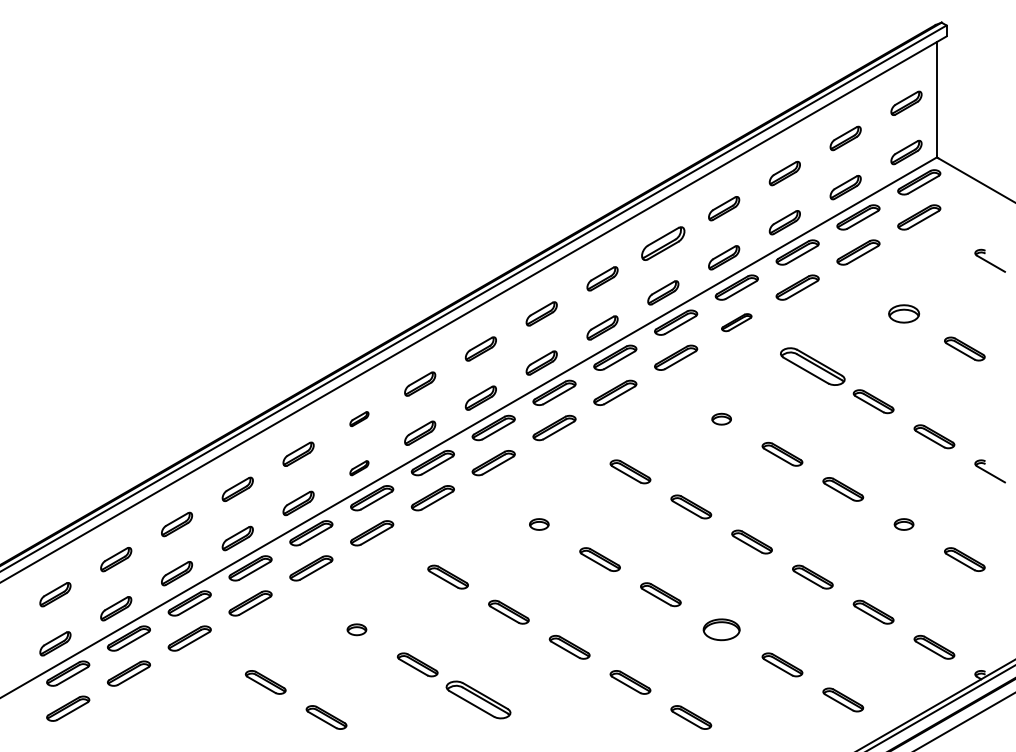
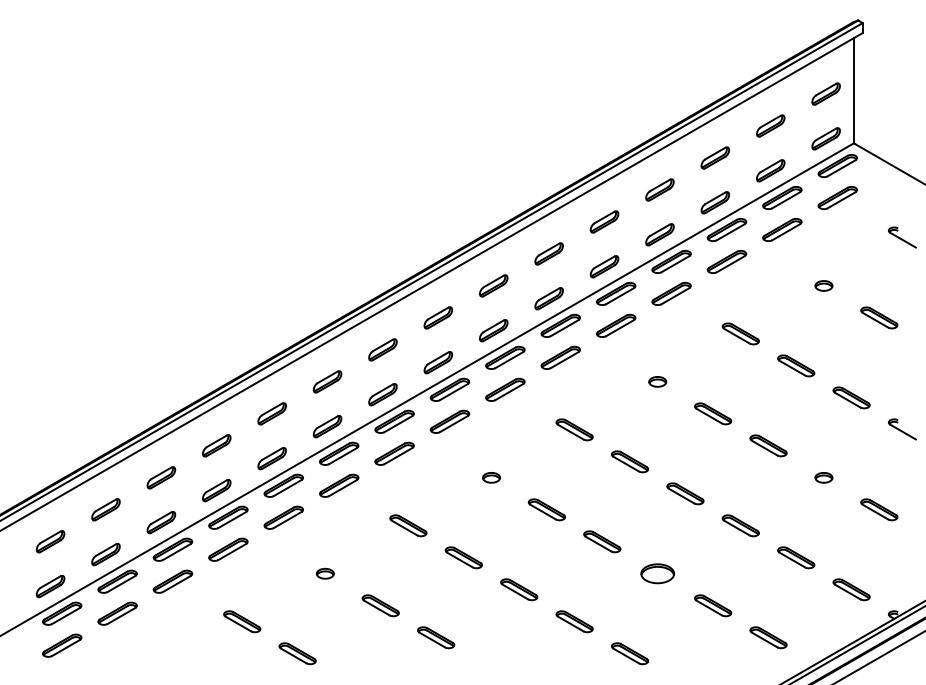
part: (663, 243) -> (604, 221), size x0.71
part: (903, 313) -> (823, 285), size x0.62
part: (736, 322) -> (671, 293), size x1.43
part: (812, 366) -> (740, 333), size x0.62
part: (359, 418) -> (327, 381), size x1.67
part: (359, 467) -> (327, 425), size x1.67
part: (478, 699) -> (436, 637), size x0.62

